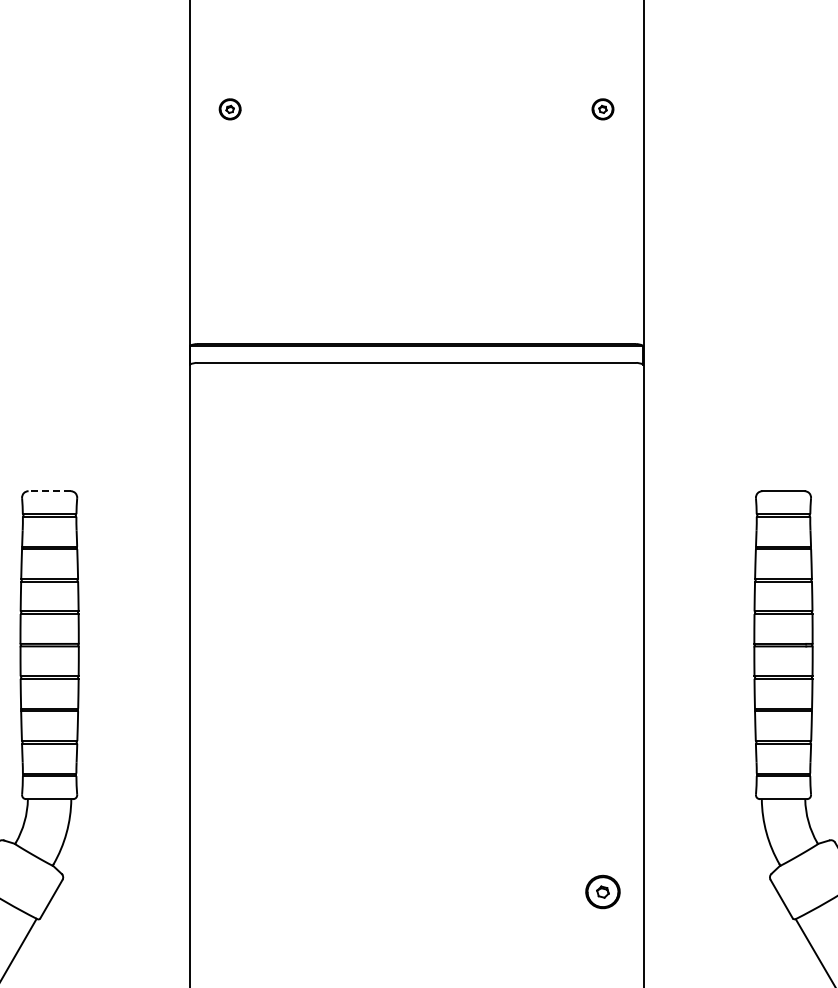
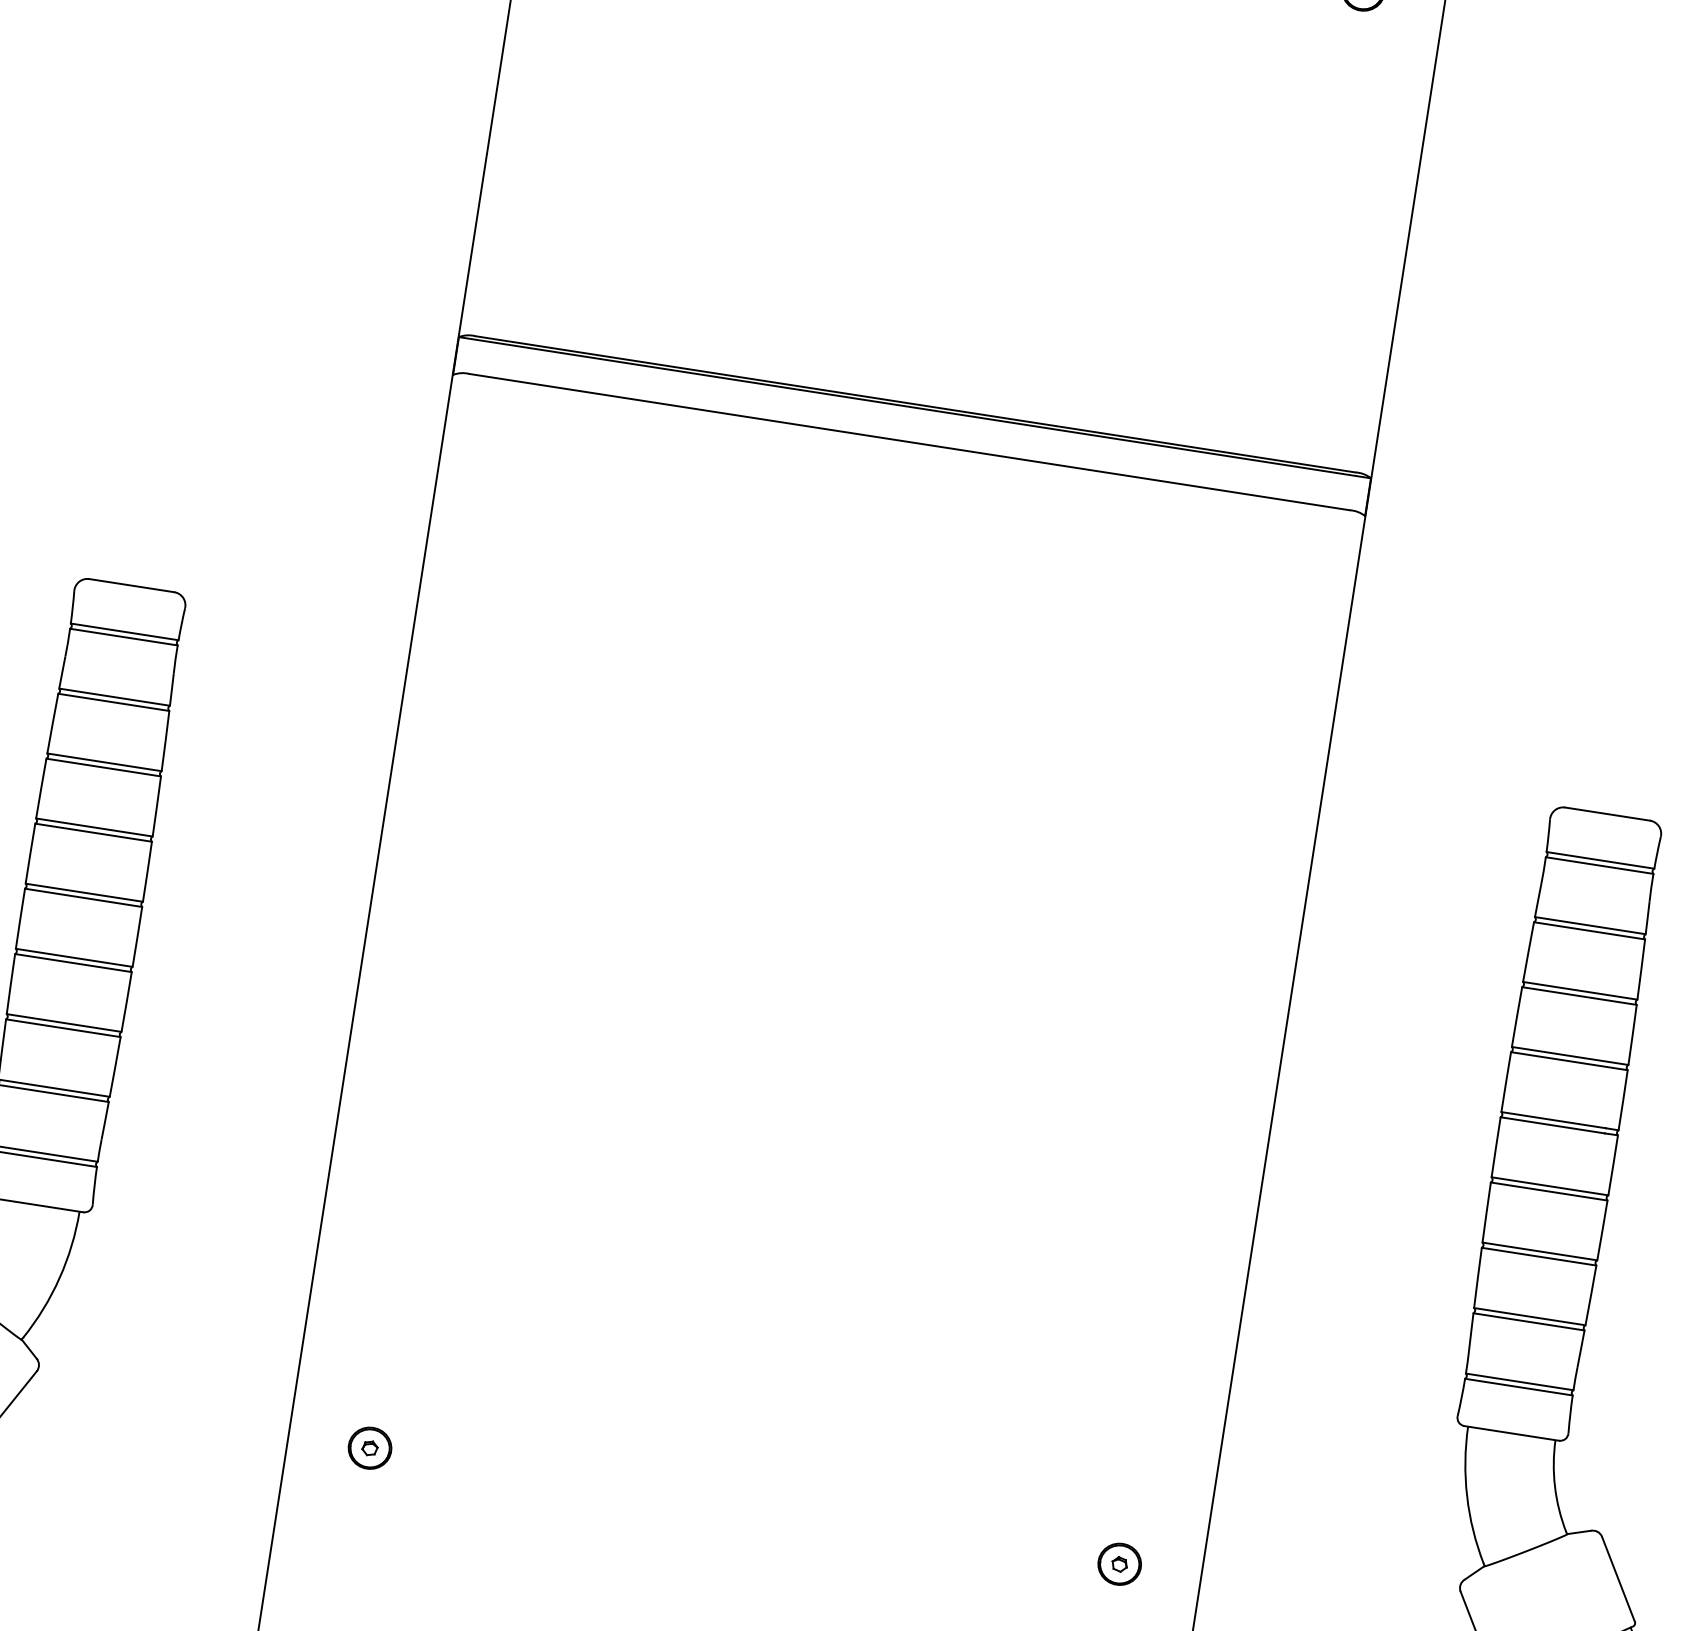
line: (49, 491) -> (131, 586), dashed -> solid
part: (229, 892) -> (368, 1448), added
part: (602, 892) -> (1118, 1564), size x0.62

